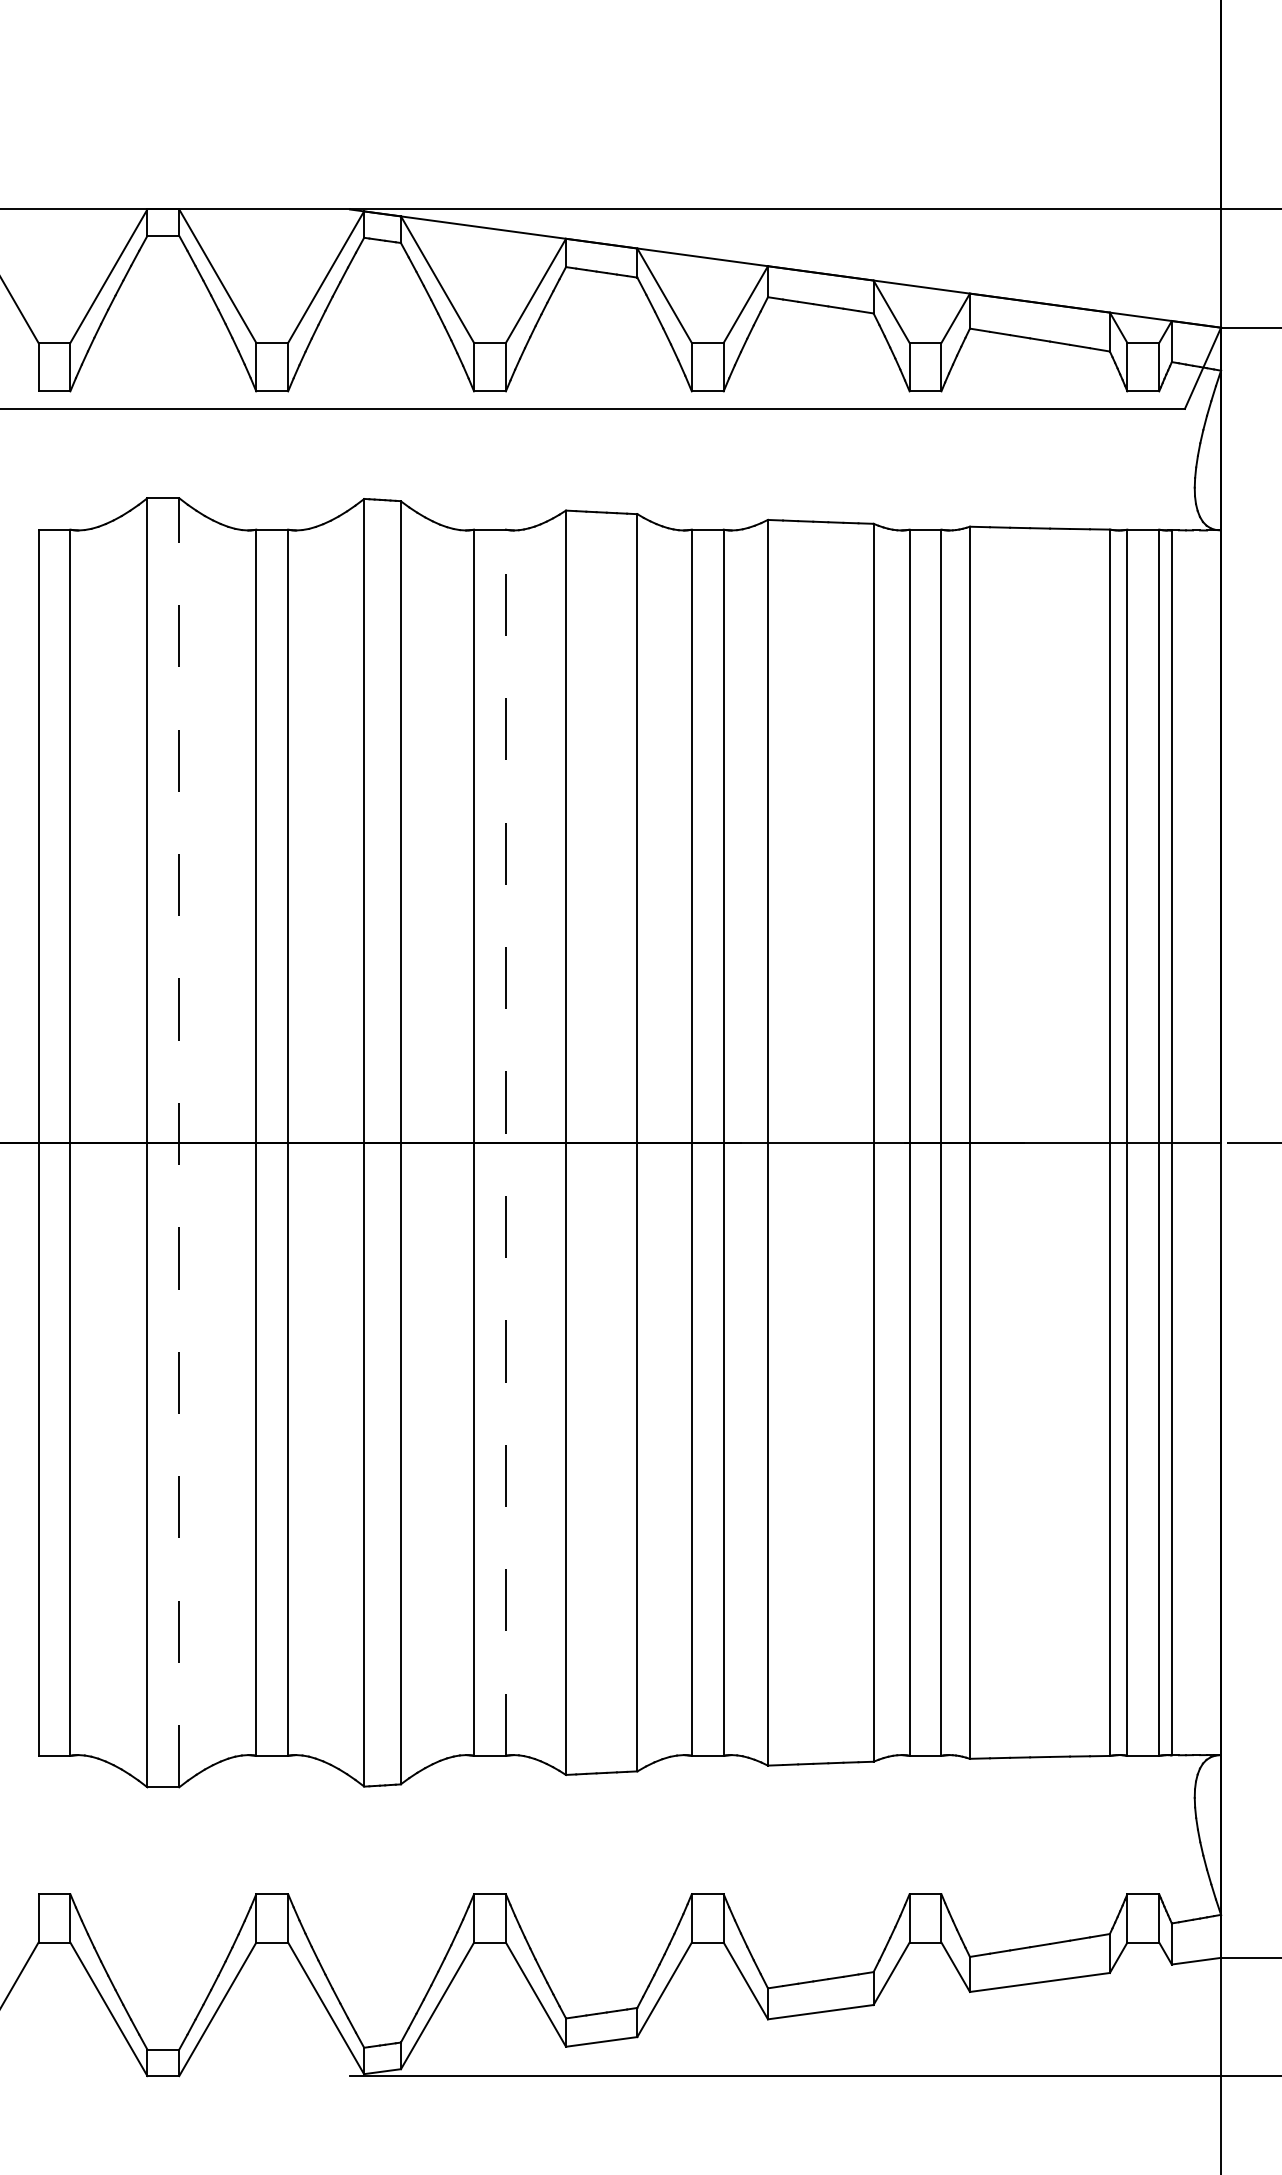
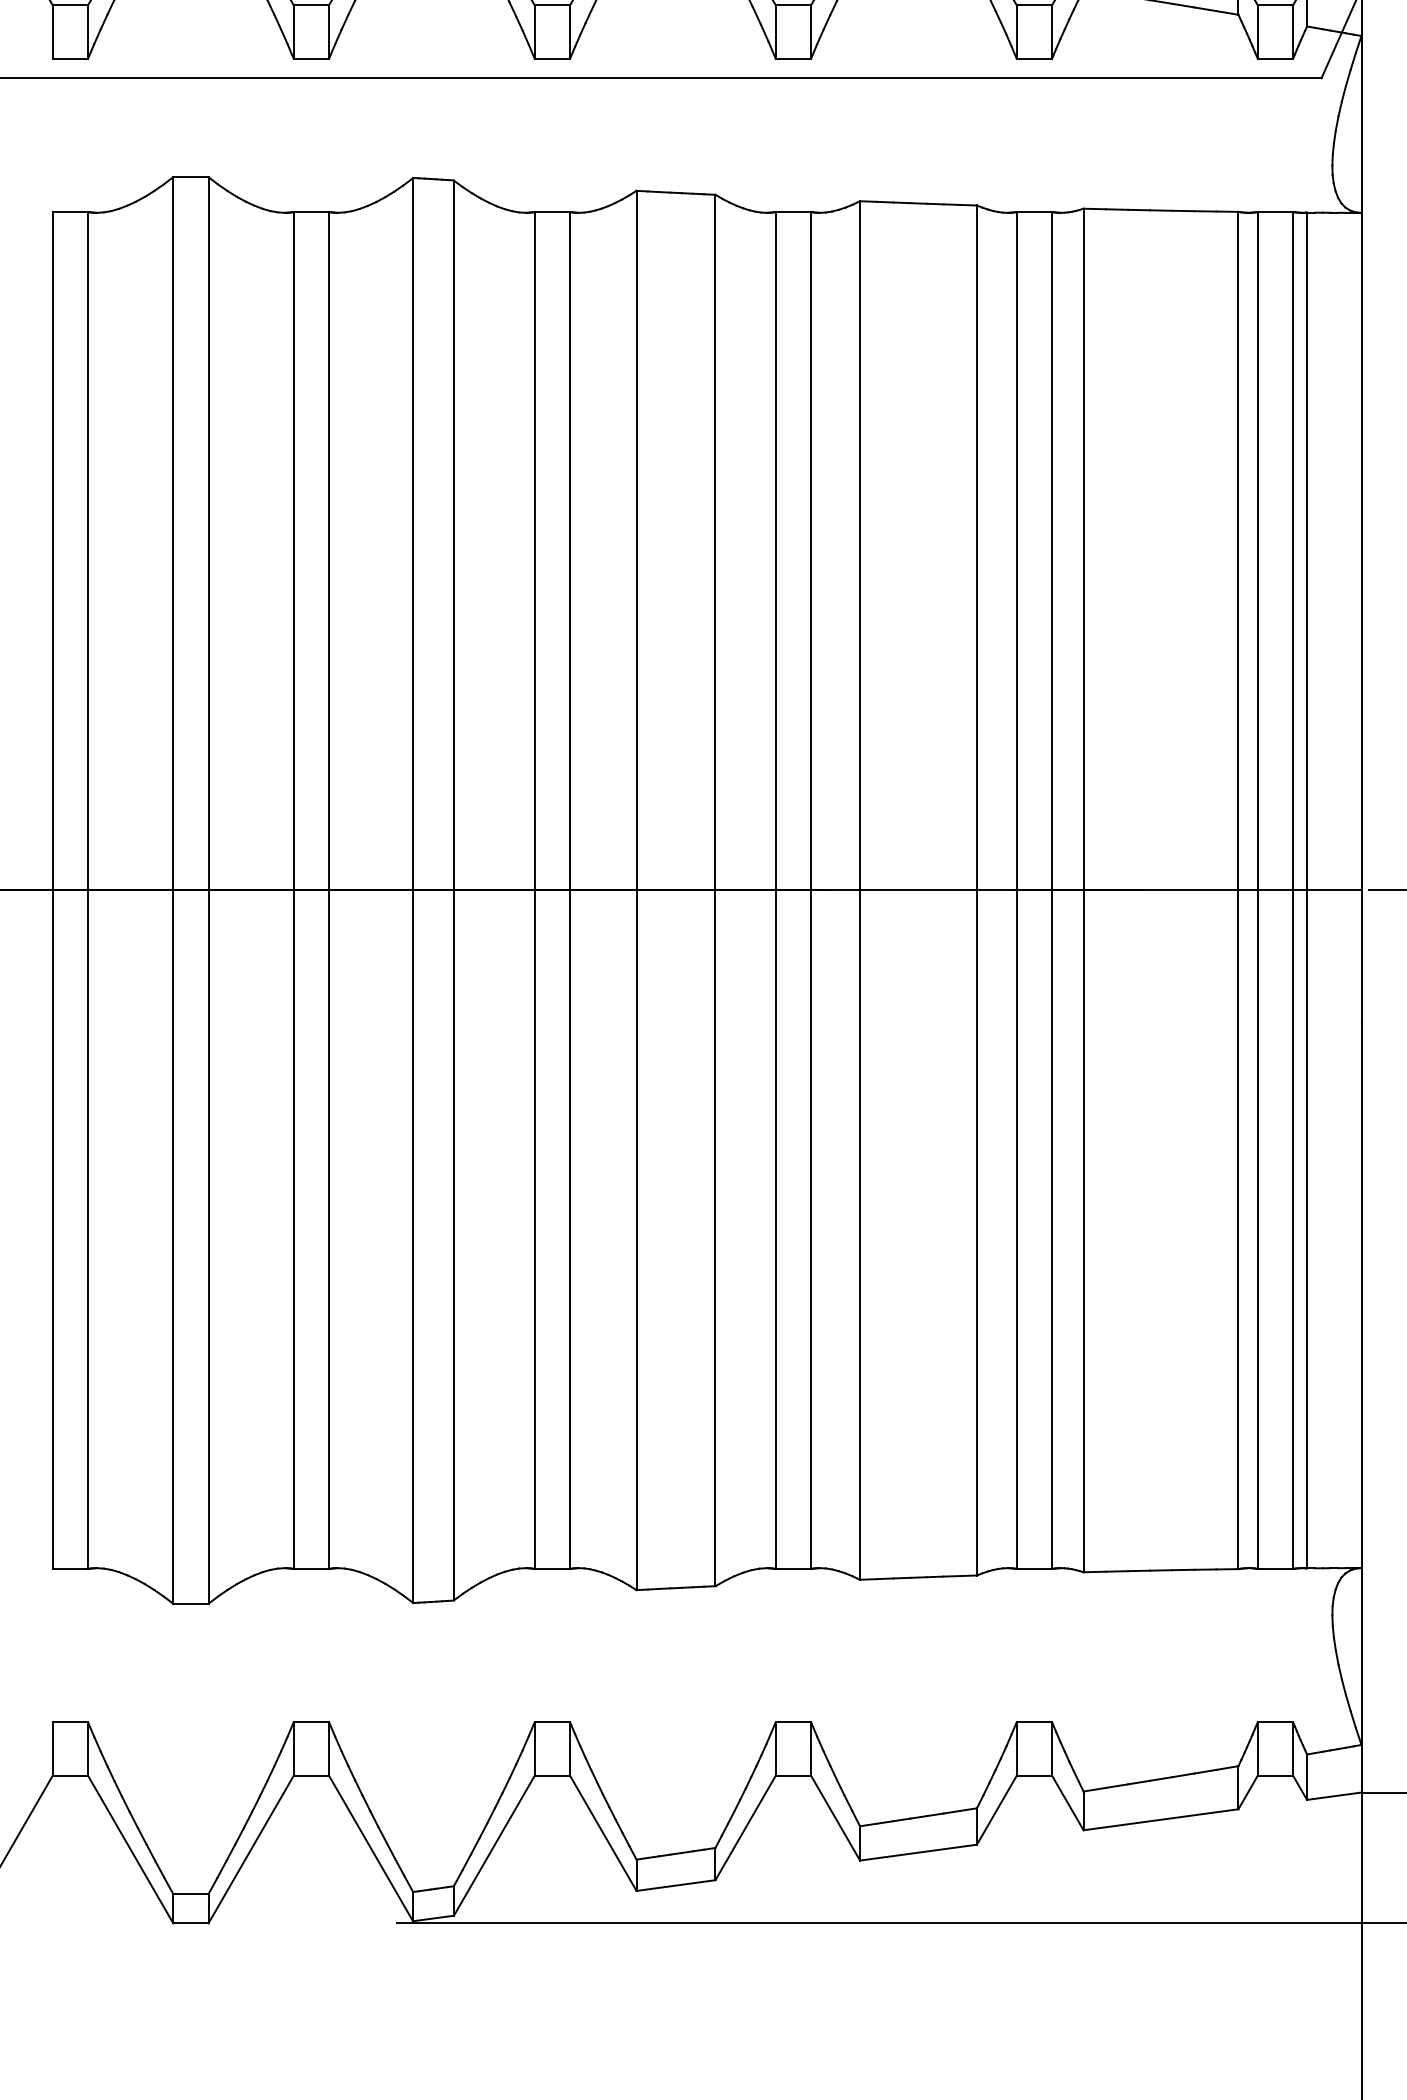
line: (179, 1142) -> (208, 890), dashed -> solid
line: (505, 1142) -> (569, 890), dashed -> solid

